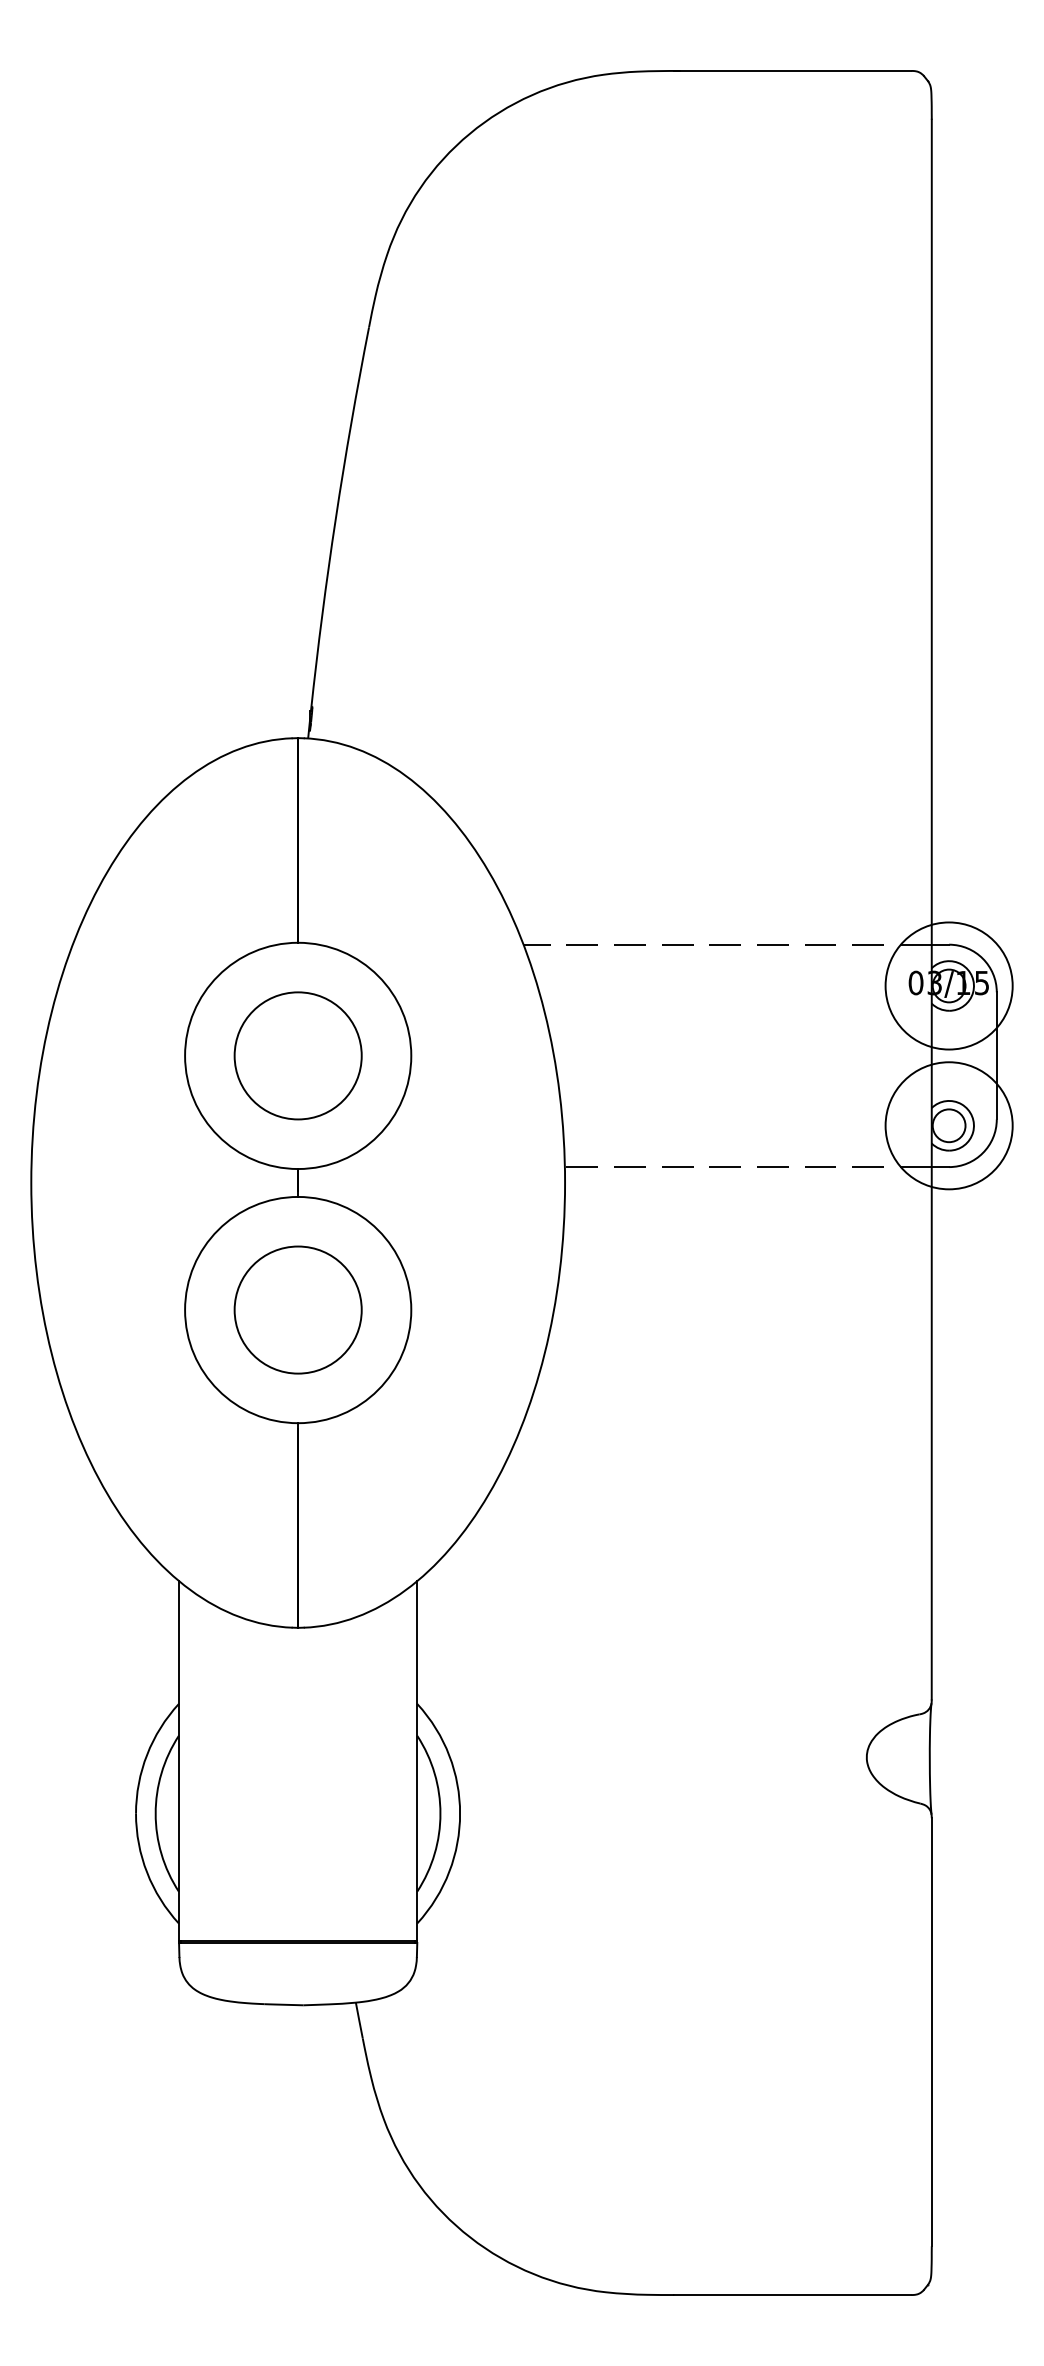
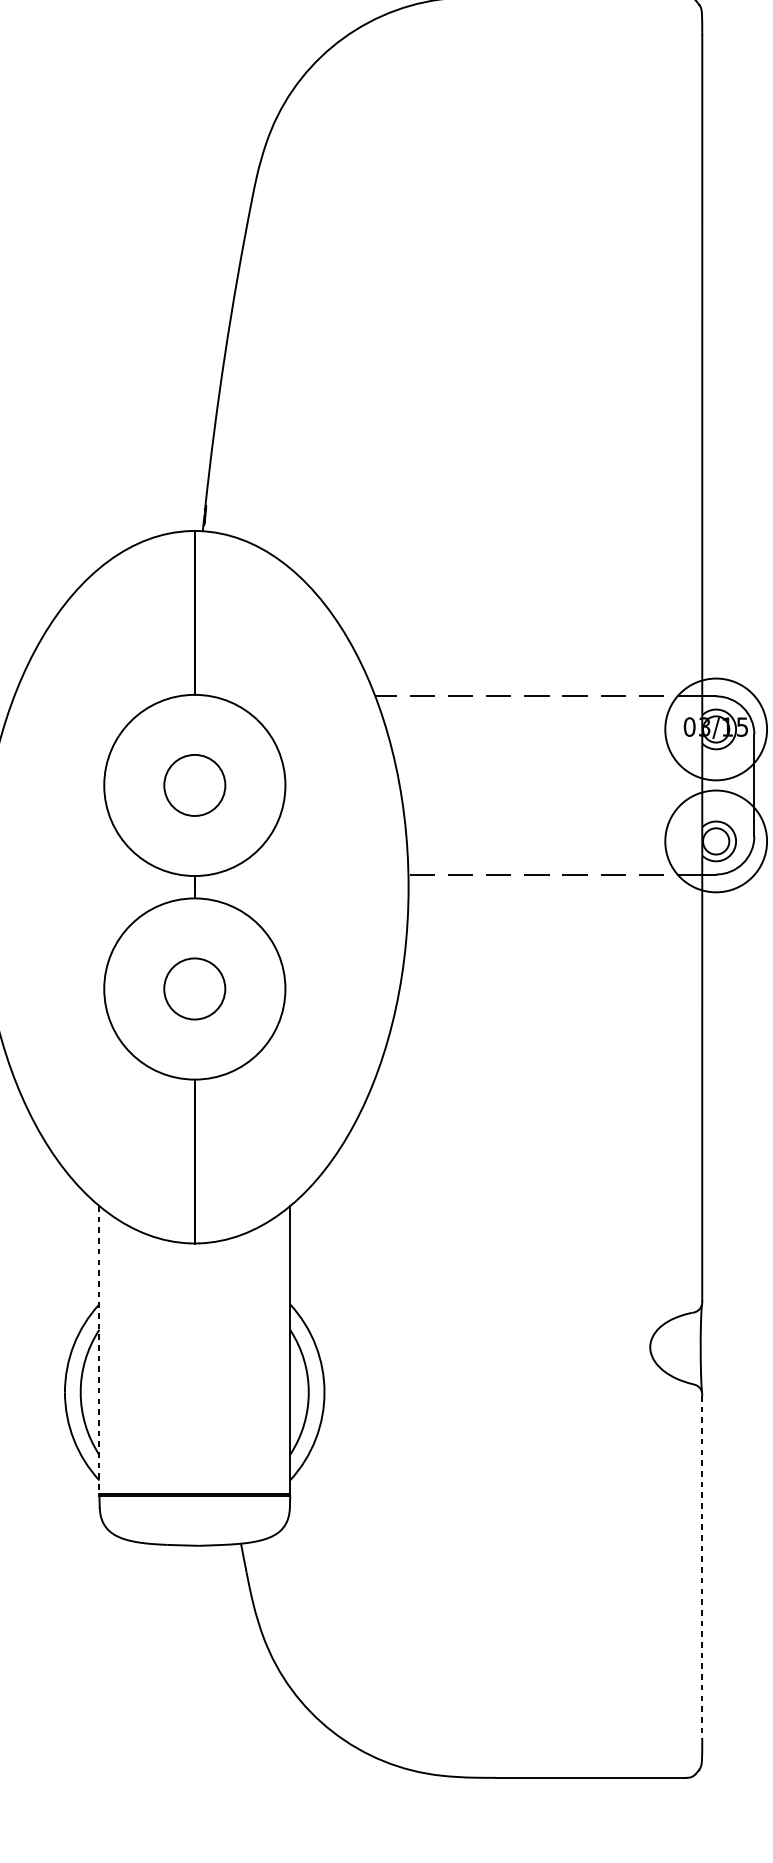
circle: (297, 1055) -> (194, 785), size x0.6
circle: (297, 1309) -> (194, 988), size x0.6
line: (179, 1761) -> (99, 1350), solid -> dashed
line: (931, 2032) -> (702, 1567), solid -> dashed

